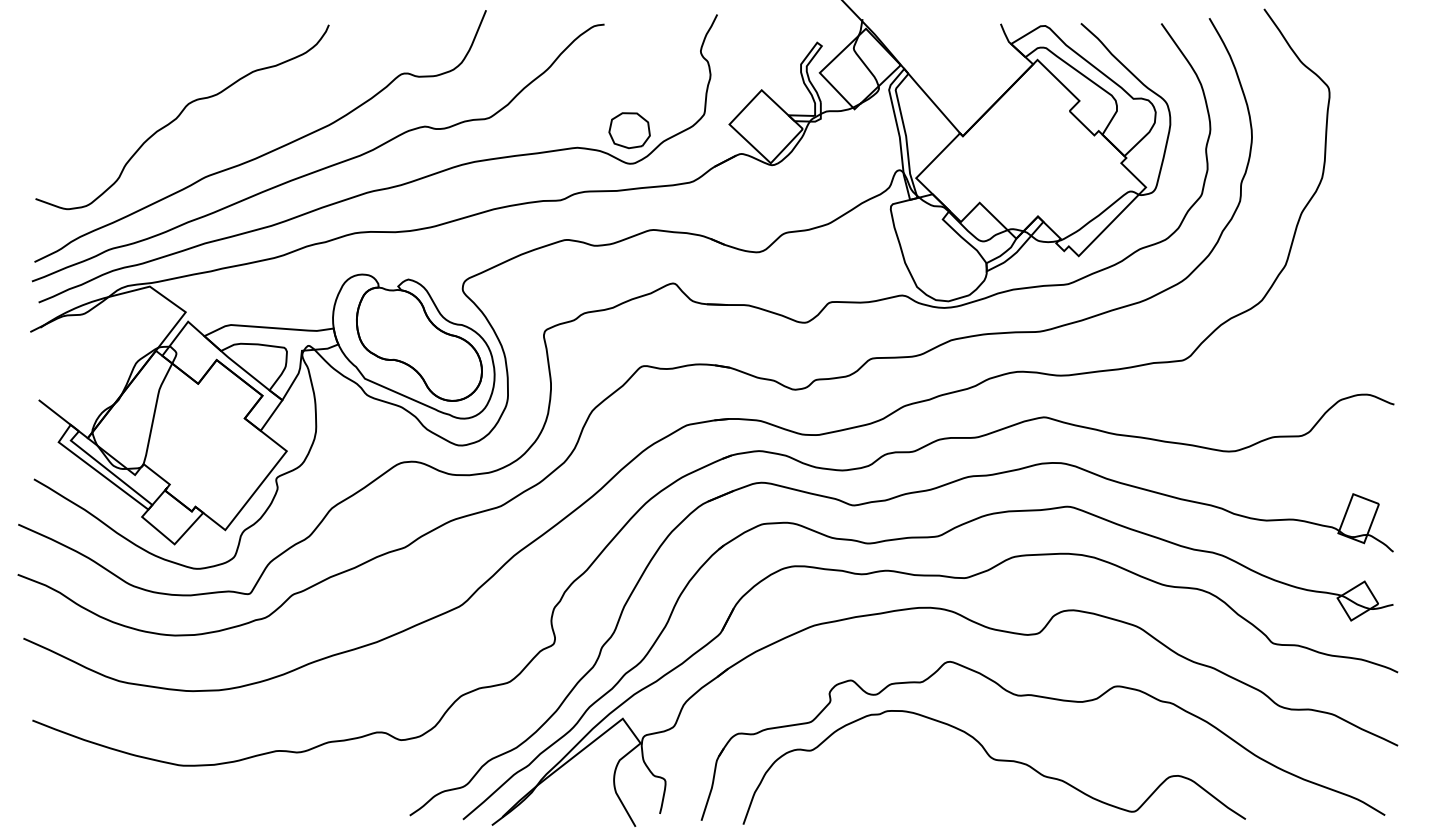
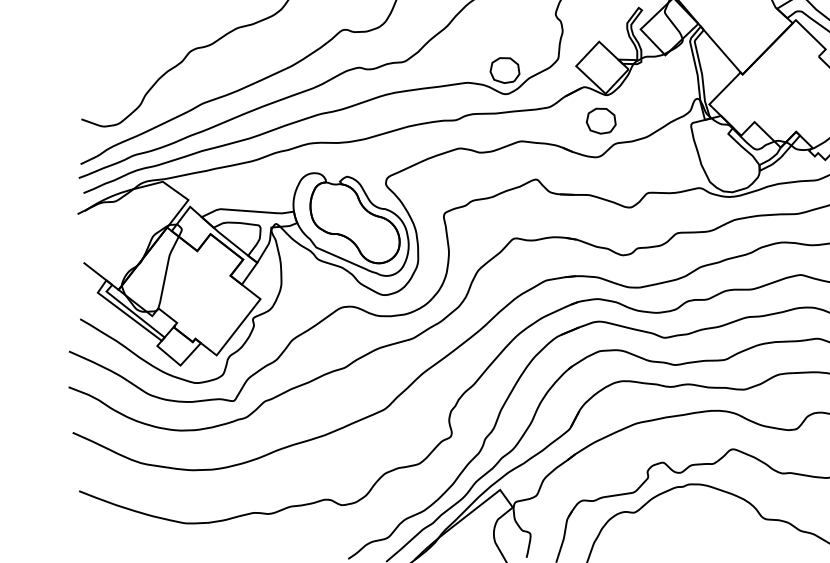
part: (764, 201) -> (601, 121), added

